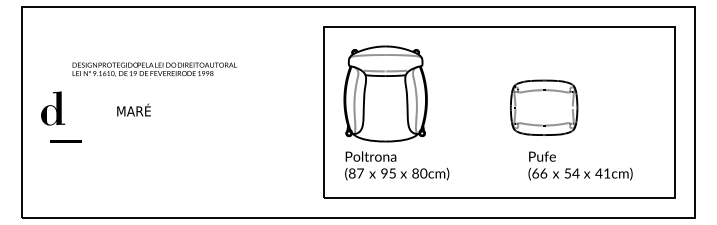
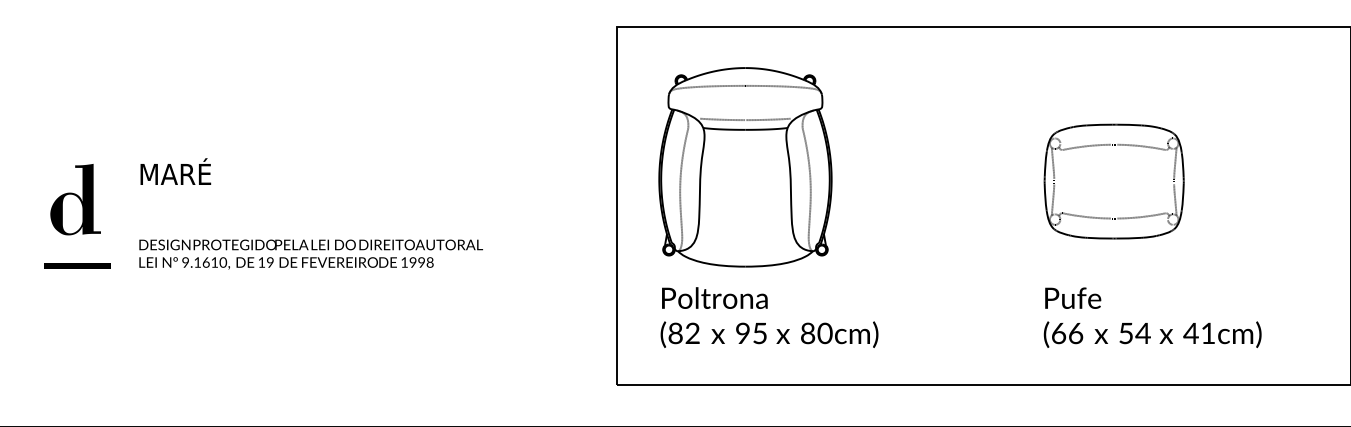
text: (154, 69) -> (310, 254), moved
part: (544, 107) -> (1114, 180), moved
part: (53, 108) -> (76, 199), moved
text: (133, 109) -> (174, 170), moved
text: (360, 173) -> (692, 333), (87 -> (82

